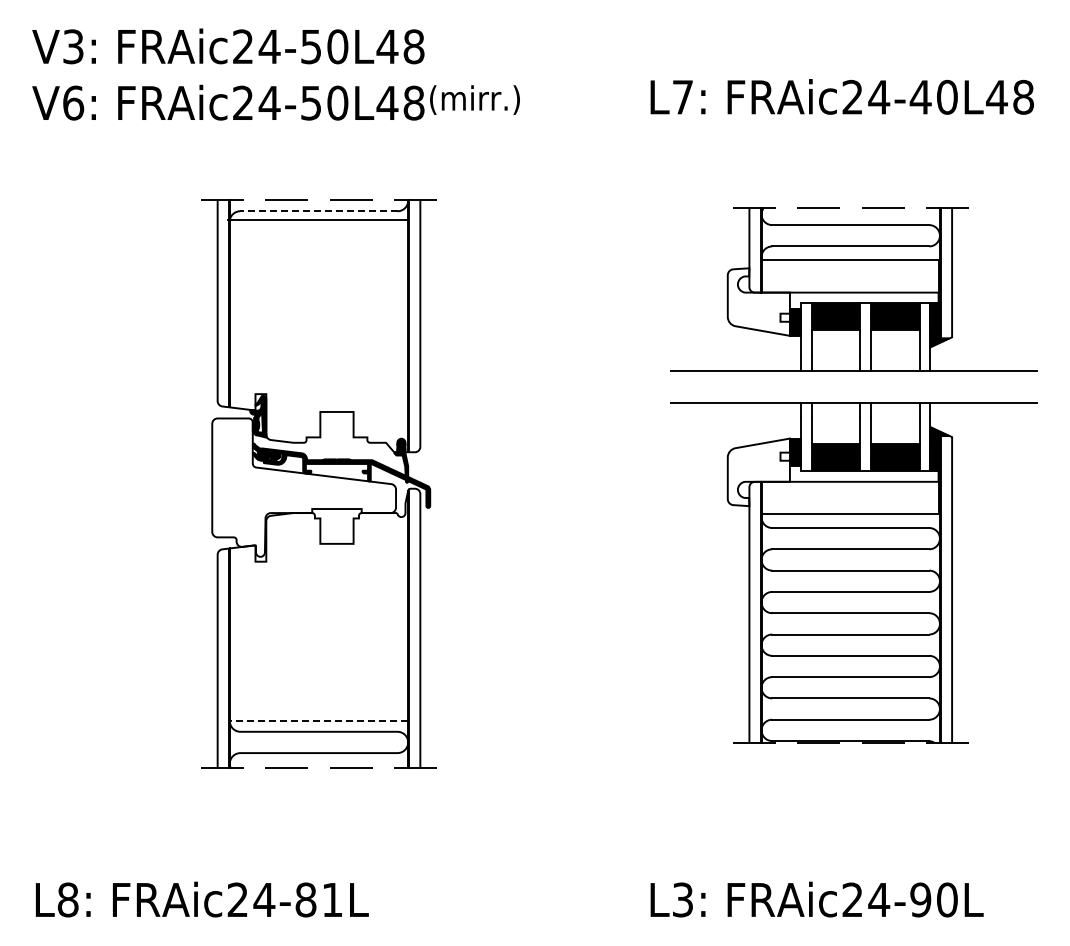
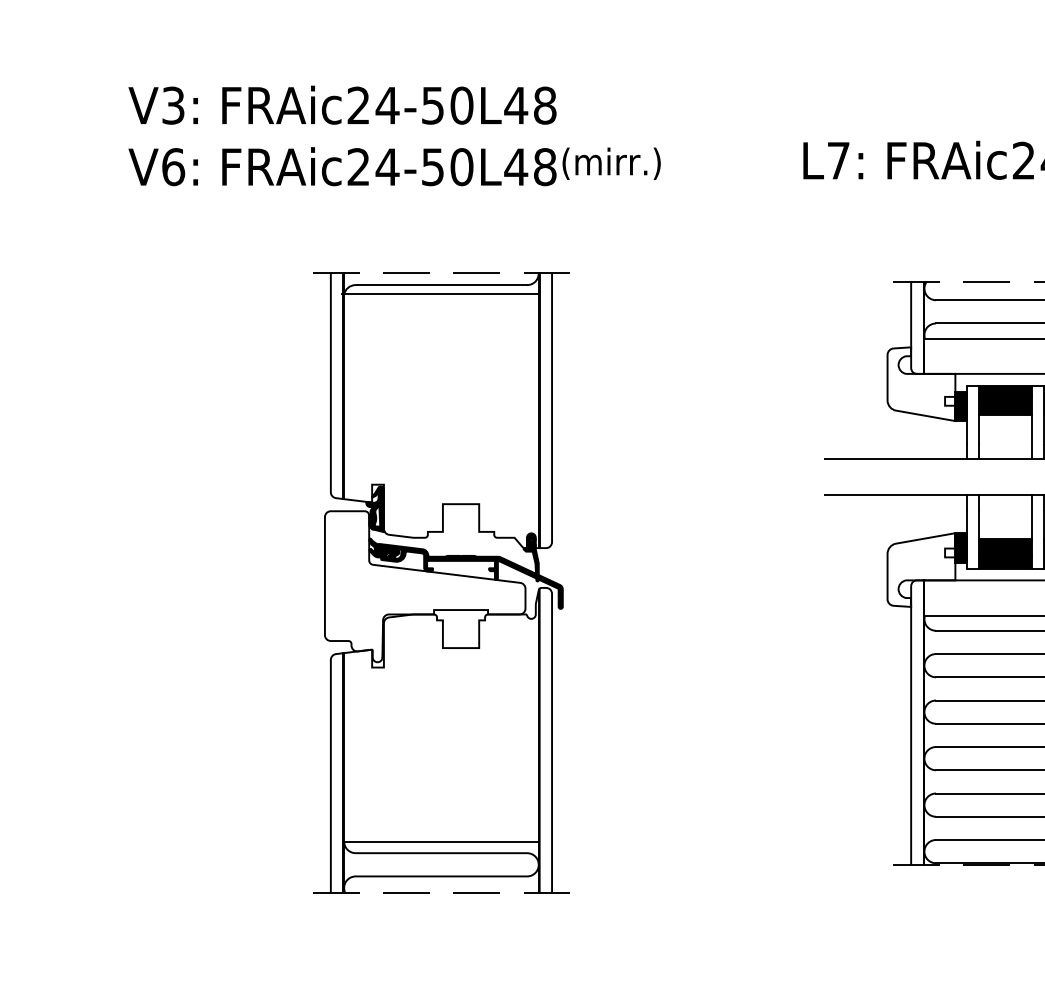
line: (318, 211) -> (440, 285), dashed -> solid
line: (318, 721) -> (440, 841), dashed -> solid

